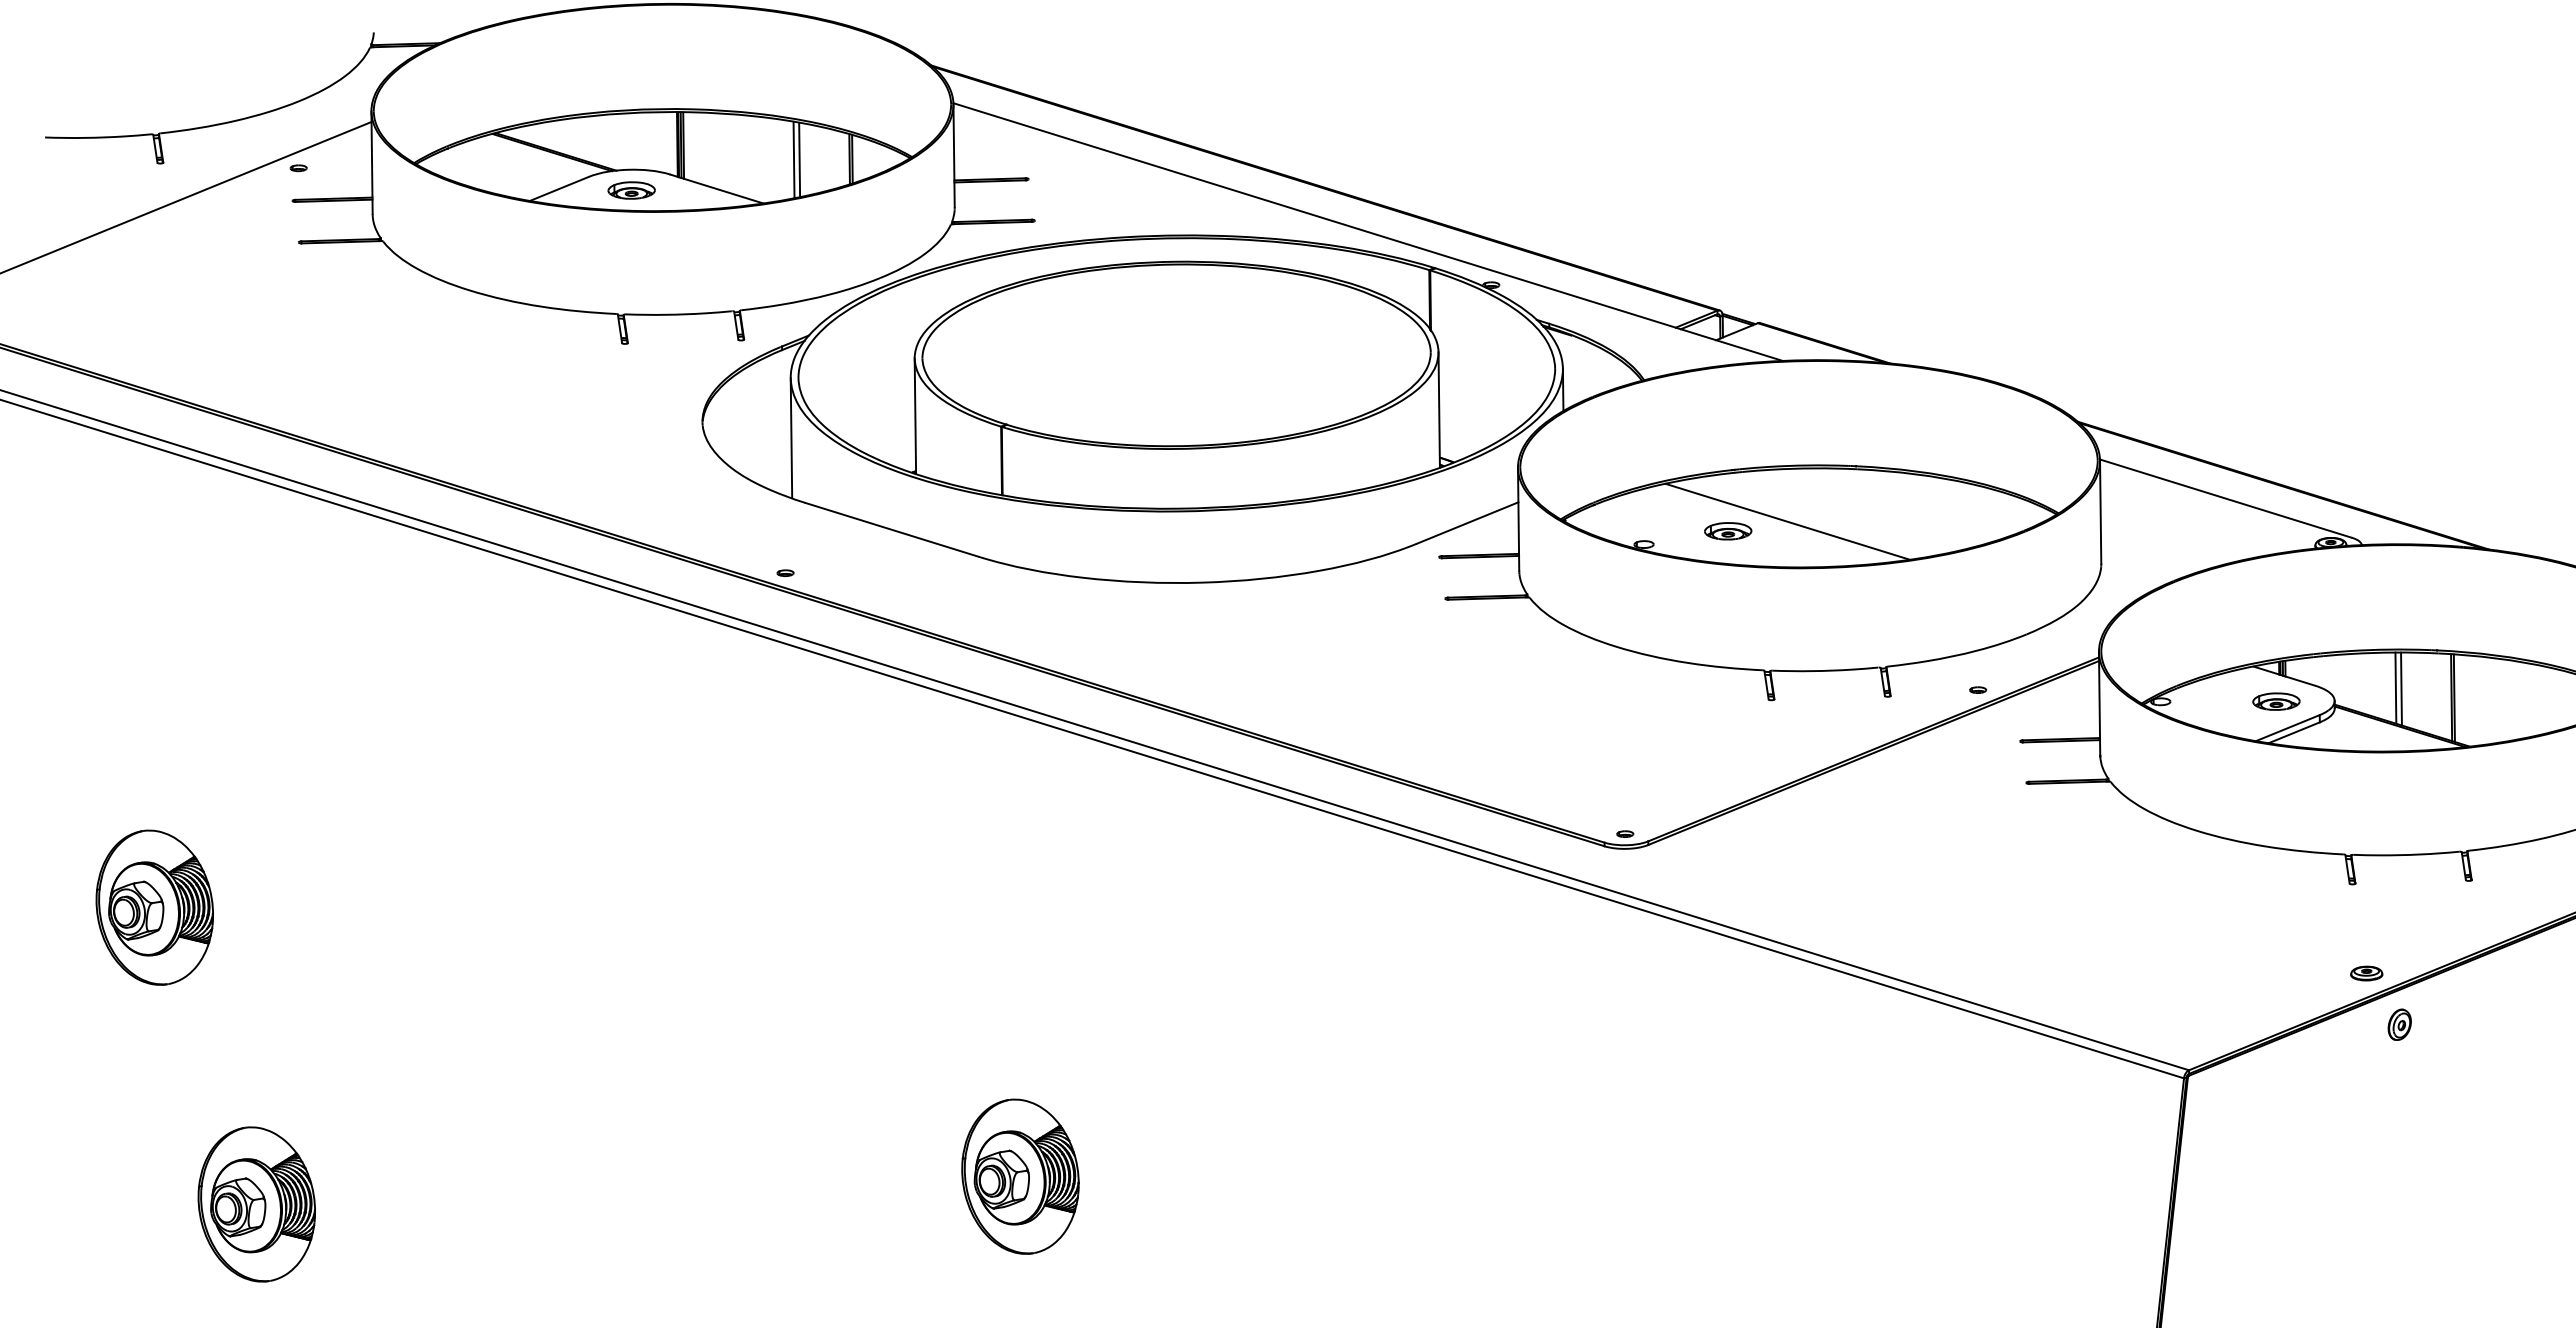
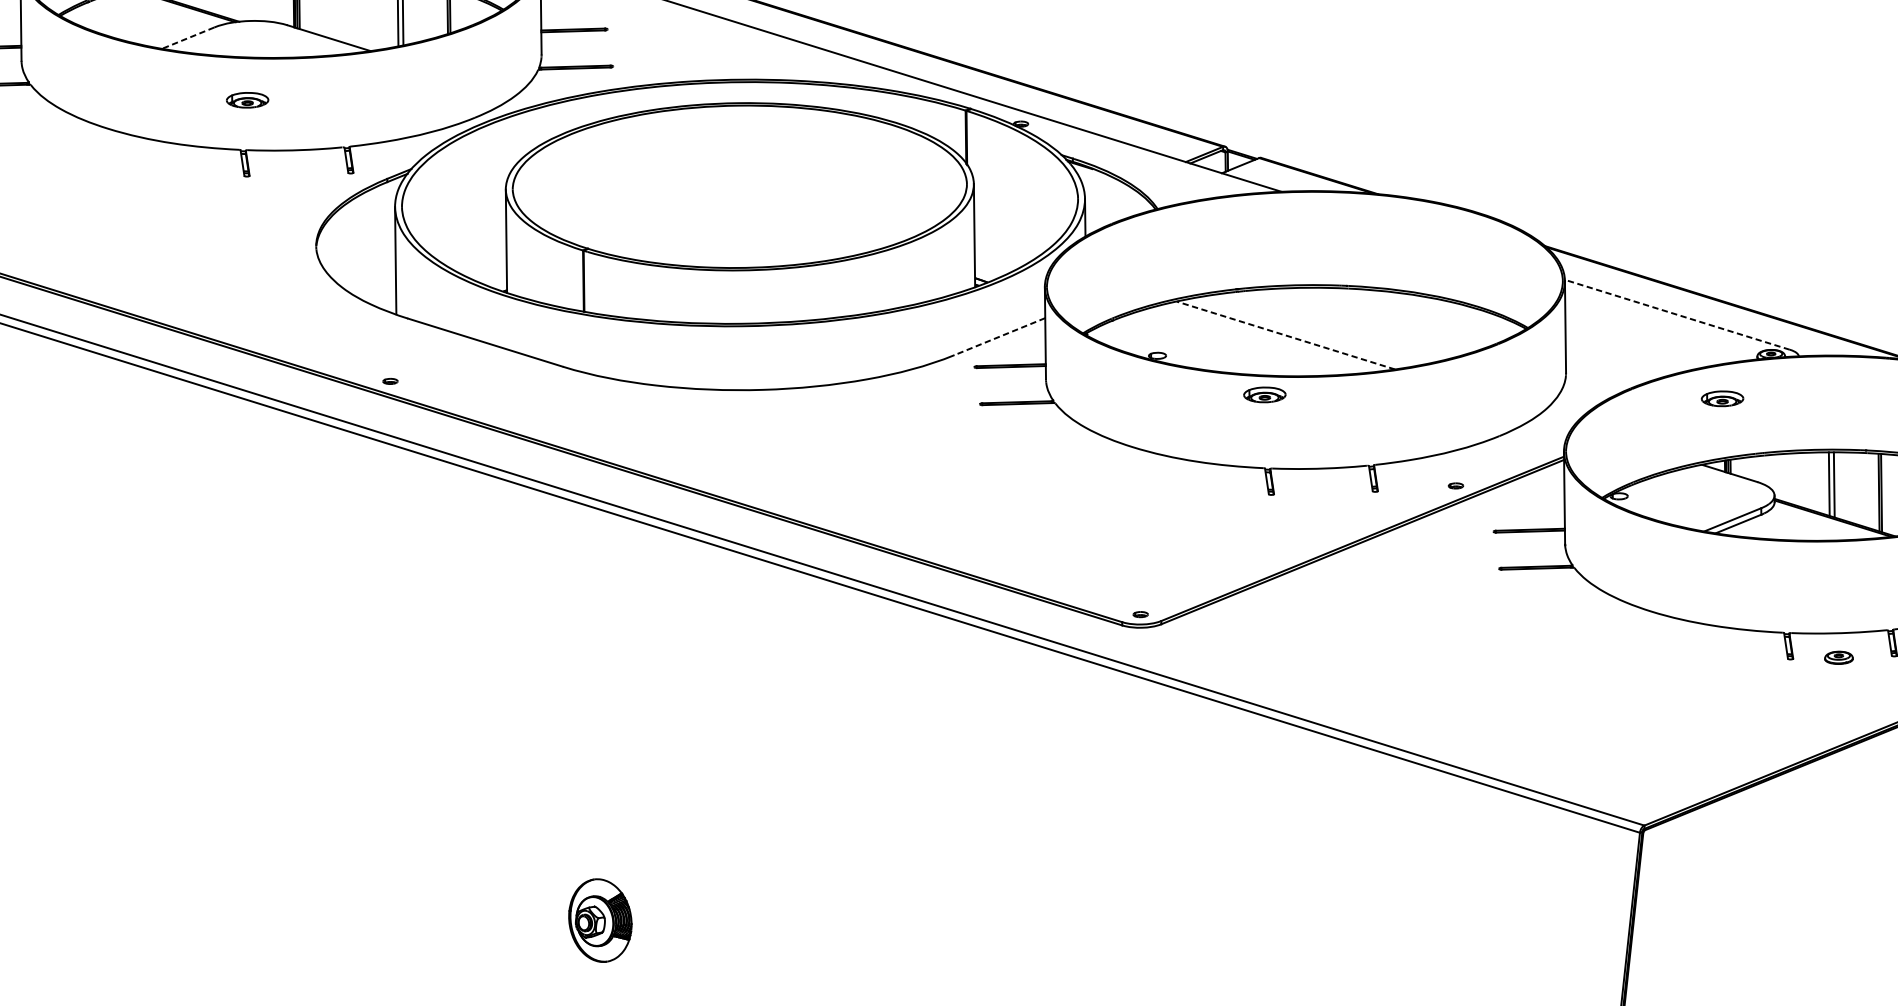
line: (559, 188) -> (188, 37), solid -> dashed
part: (631, 190) -> (247, 100), moved
line: (2225, 498) -> (1677, 314), solid -> dashed
line: (1787, 521) -> (1285, 335), solid -> dashed
line: (1467, 523) -> (999, 337), solid -> dashed
part: (1728, 531) -> (1265, 395), moved
part: (2276, 701) -> (1722, 398), moved
part: (2366, 973) -> (1838, 657), moved
part: (2399, 1024) -> (1832, 784), removed
part: (1020, 1176) -> (600, 920), size x0.6

